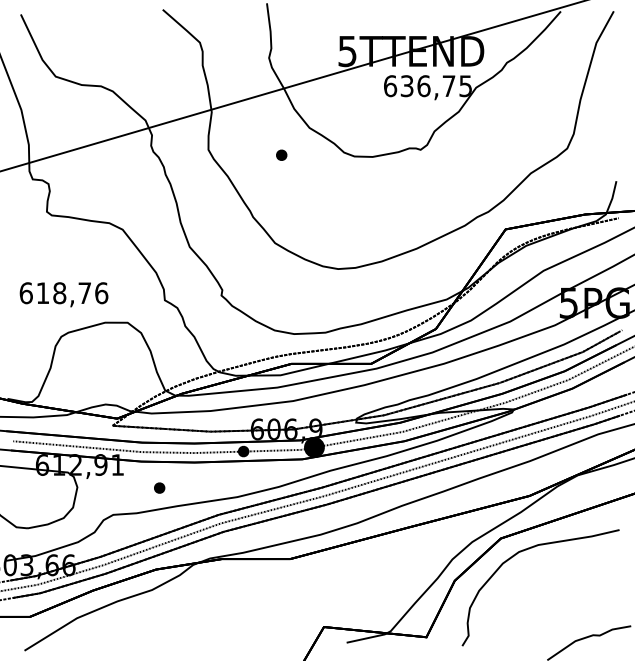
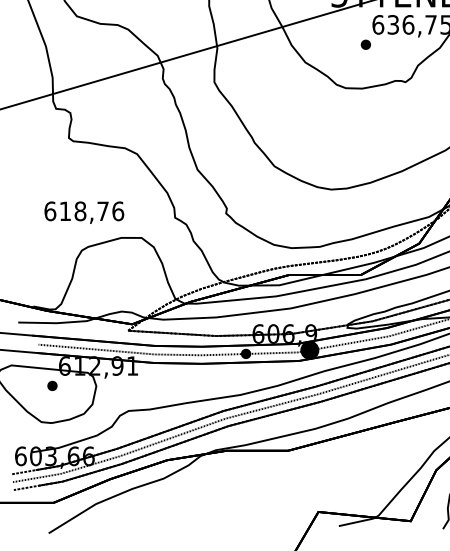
part: (281, 154) -> (365, 44), moved
part: (159, 487) -> (52, 385), moved

